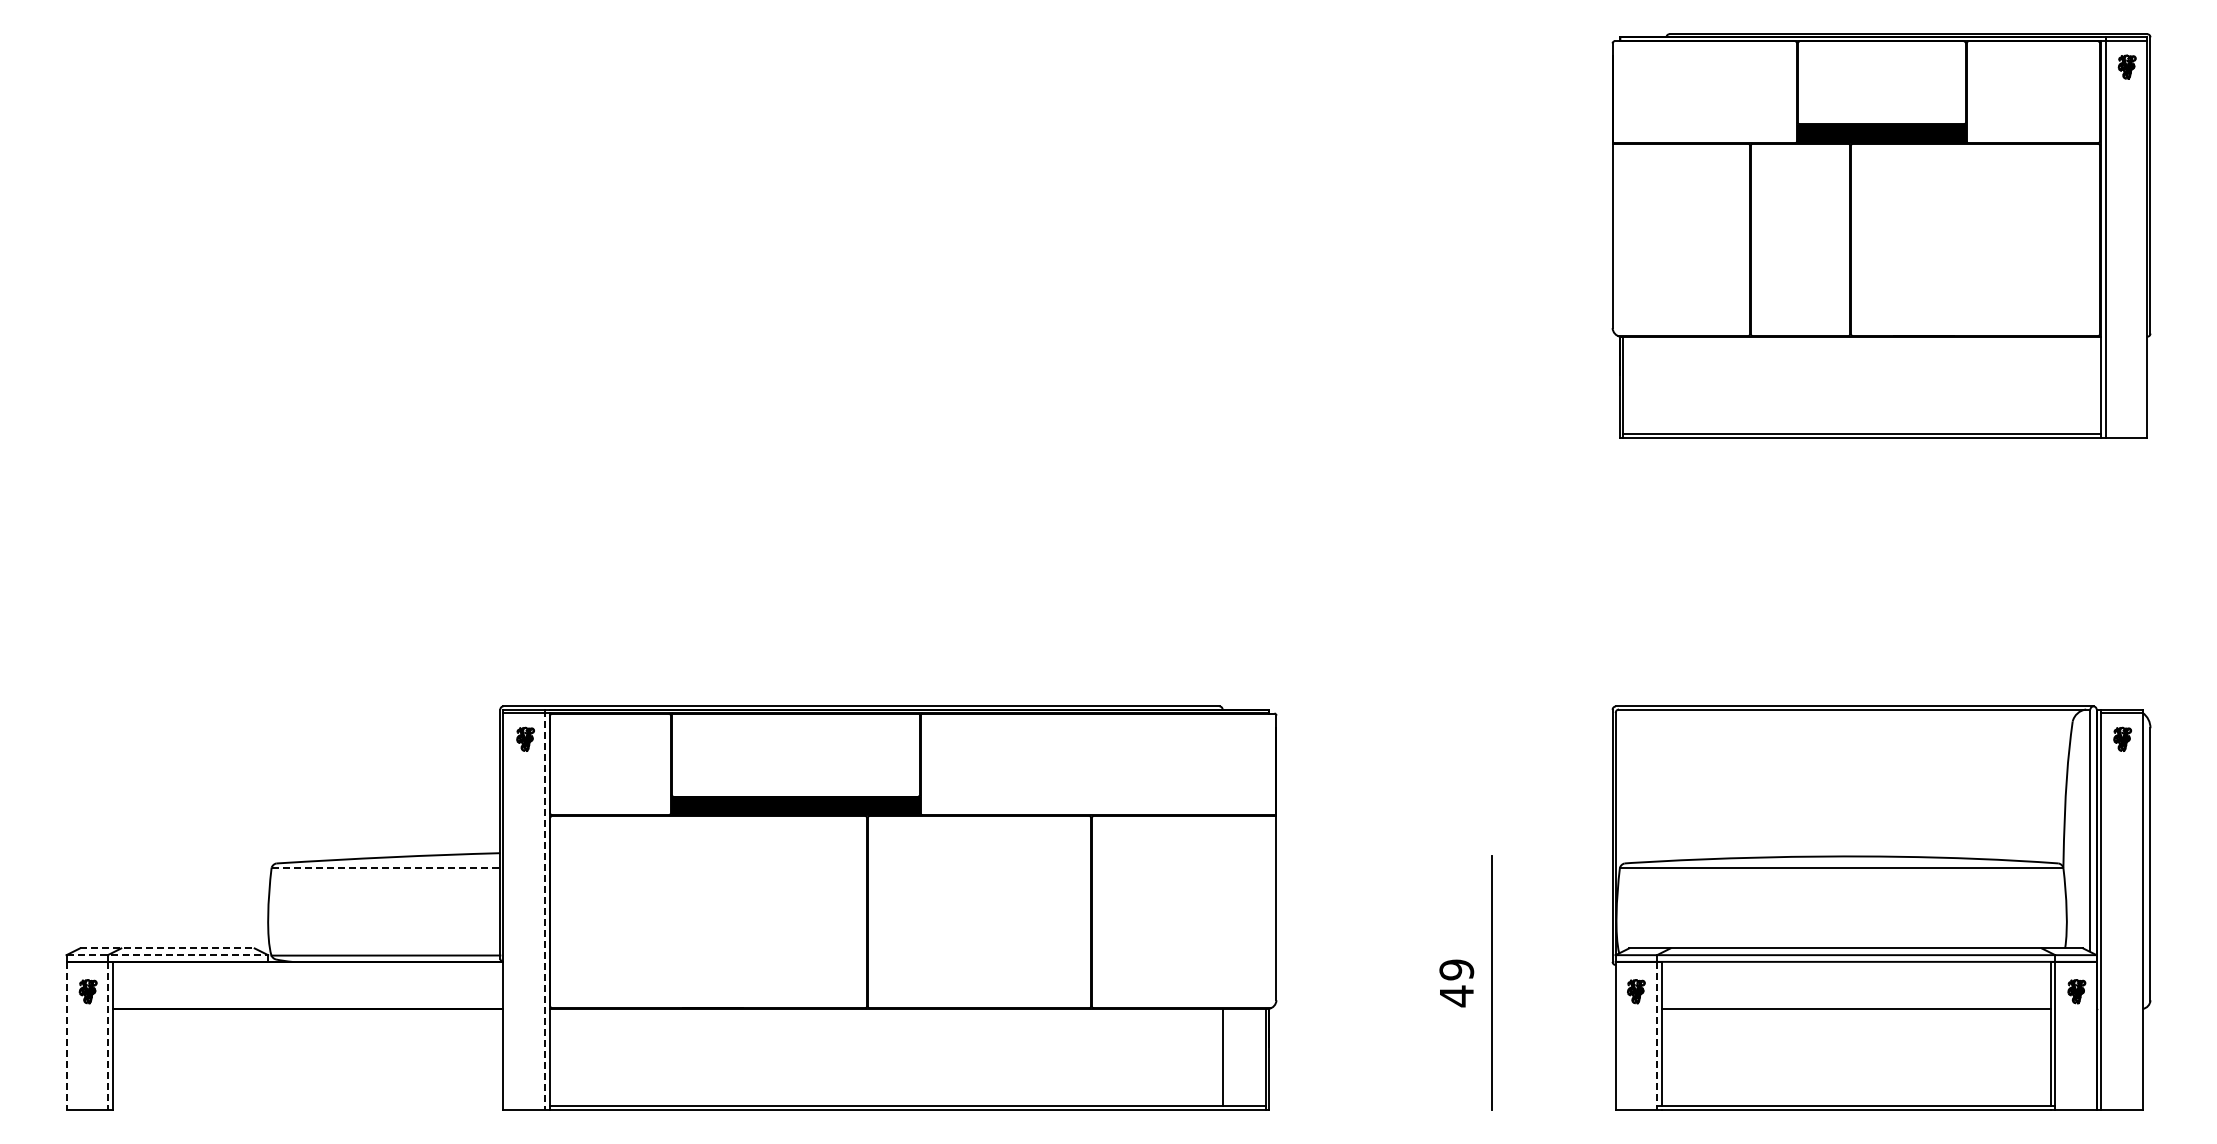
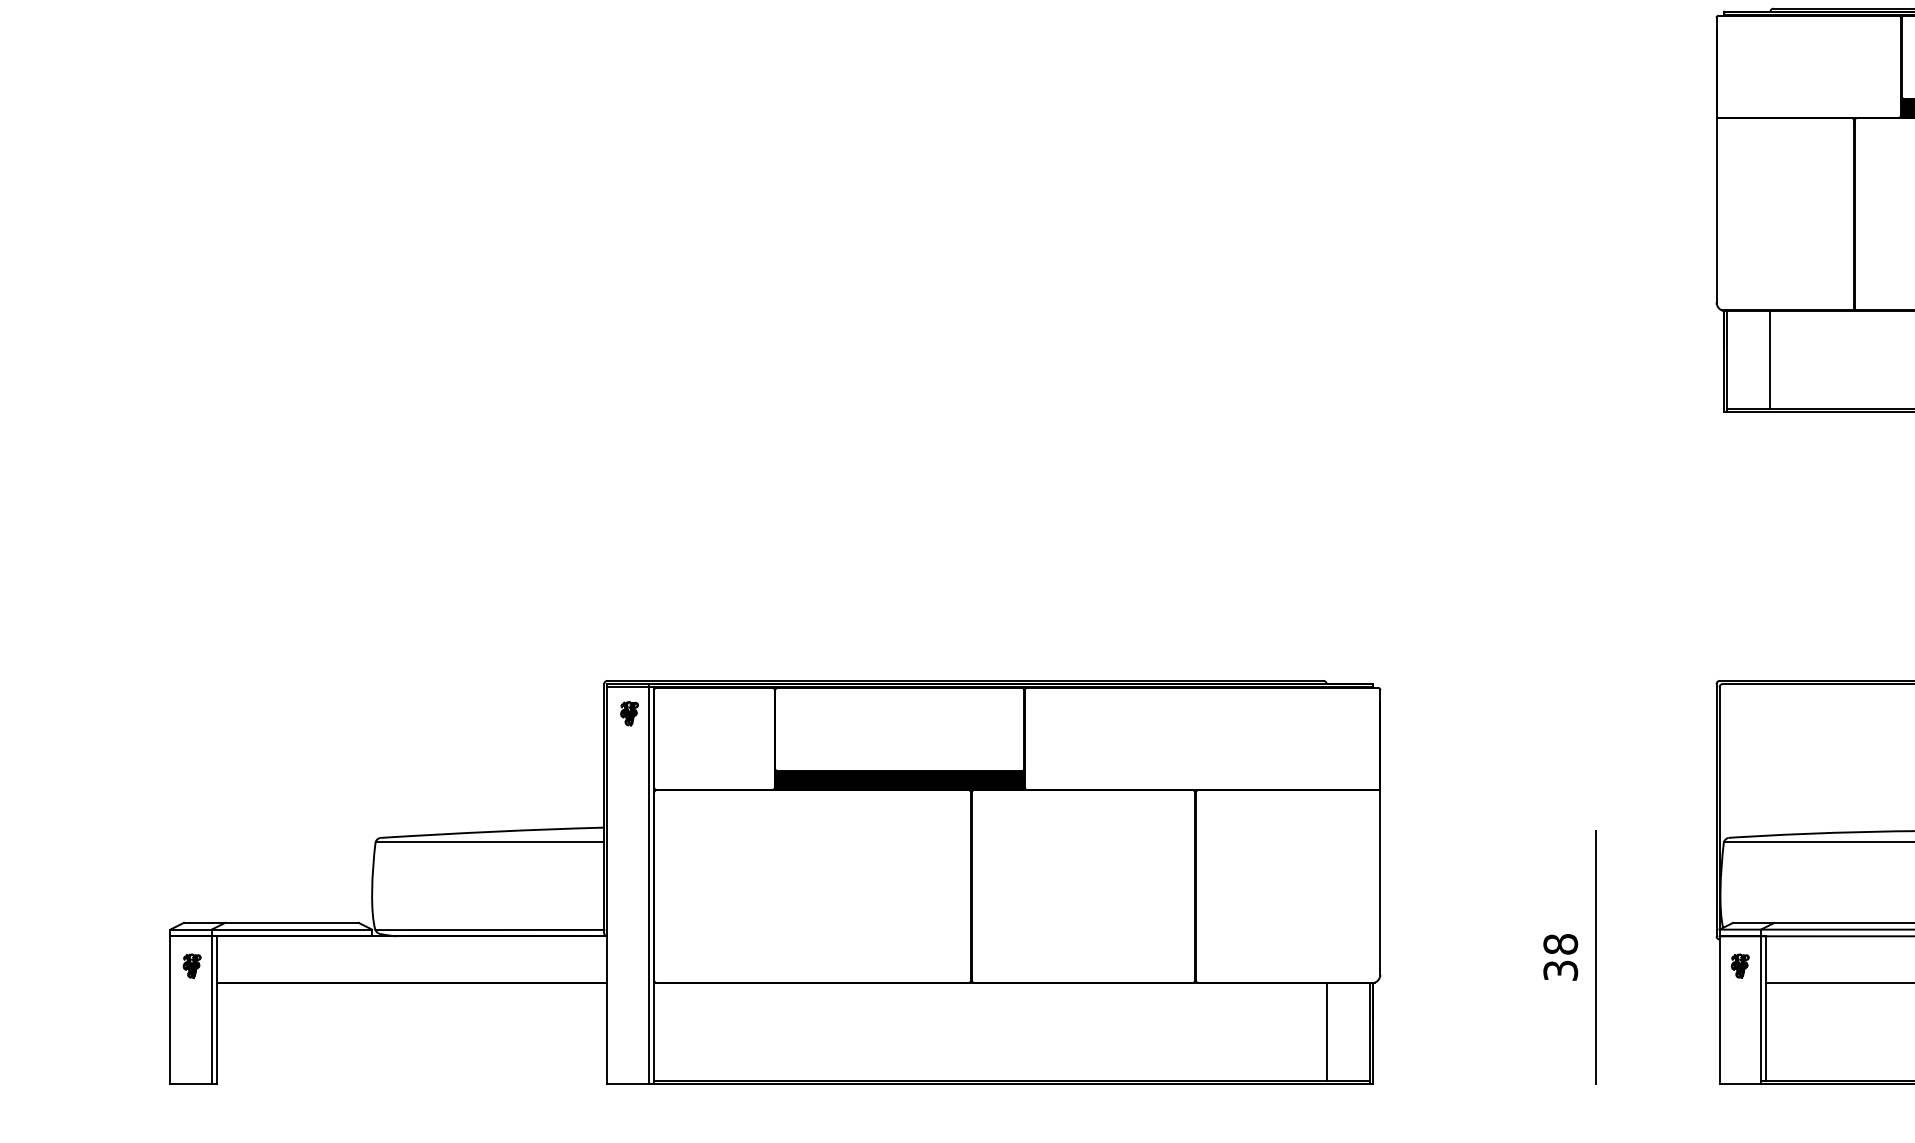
line: (1666, 385) -> (1770, 359), added
line: (386, 867) -> (490, 841), dashed -> solid
line: (544, 910) -> (648, 884), dashed -> solid
line: (167, 948) -> (271, 922), dashed -> solid
line: (167, 955) -> (271, 929), dashed -> solid
text: (1456, 983) -> (1560, 957), 49 -> 38
line: (66, 1035) -> (170, 1009), dashed -> solid
line: (107, 1035) -> (211, 1009), dashed -> solid
line: (1657, 1035) -> (1761, 1009), dashed -> solid

